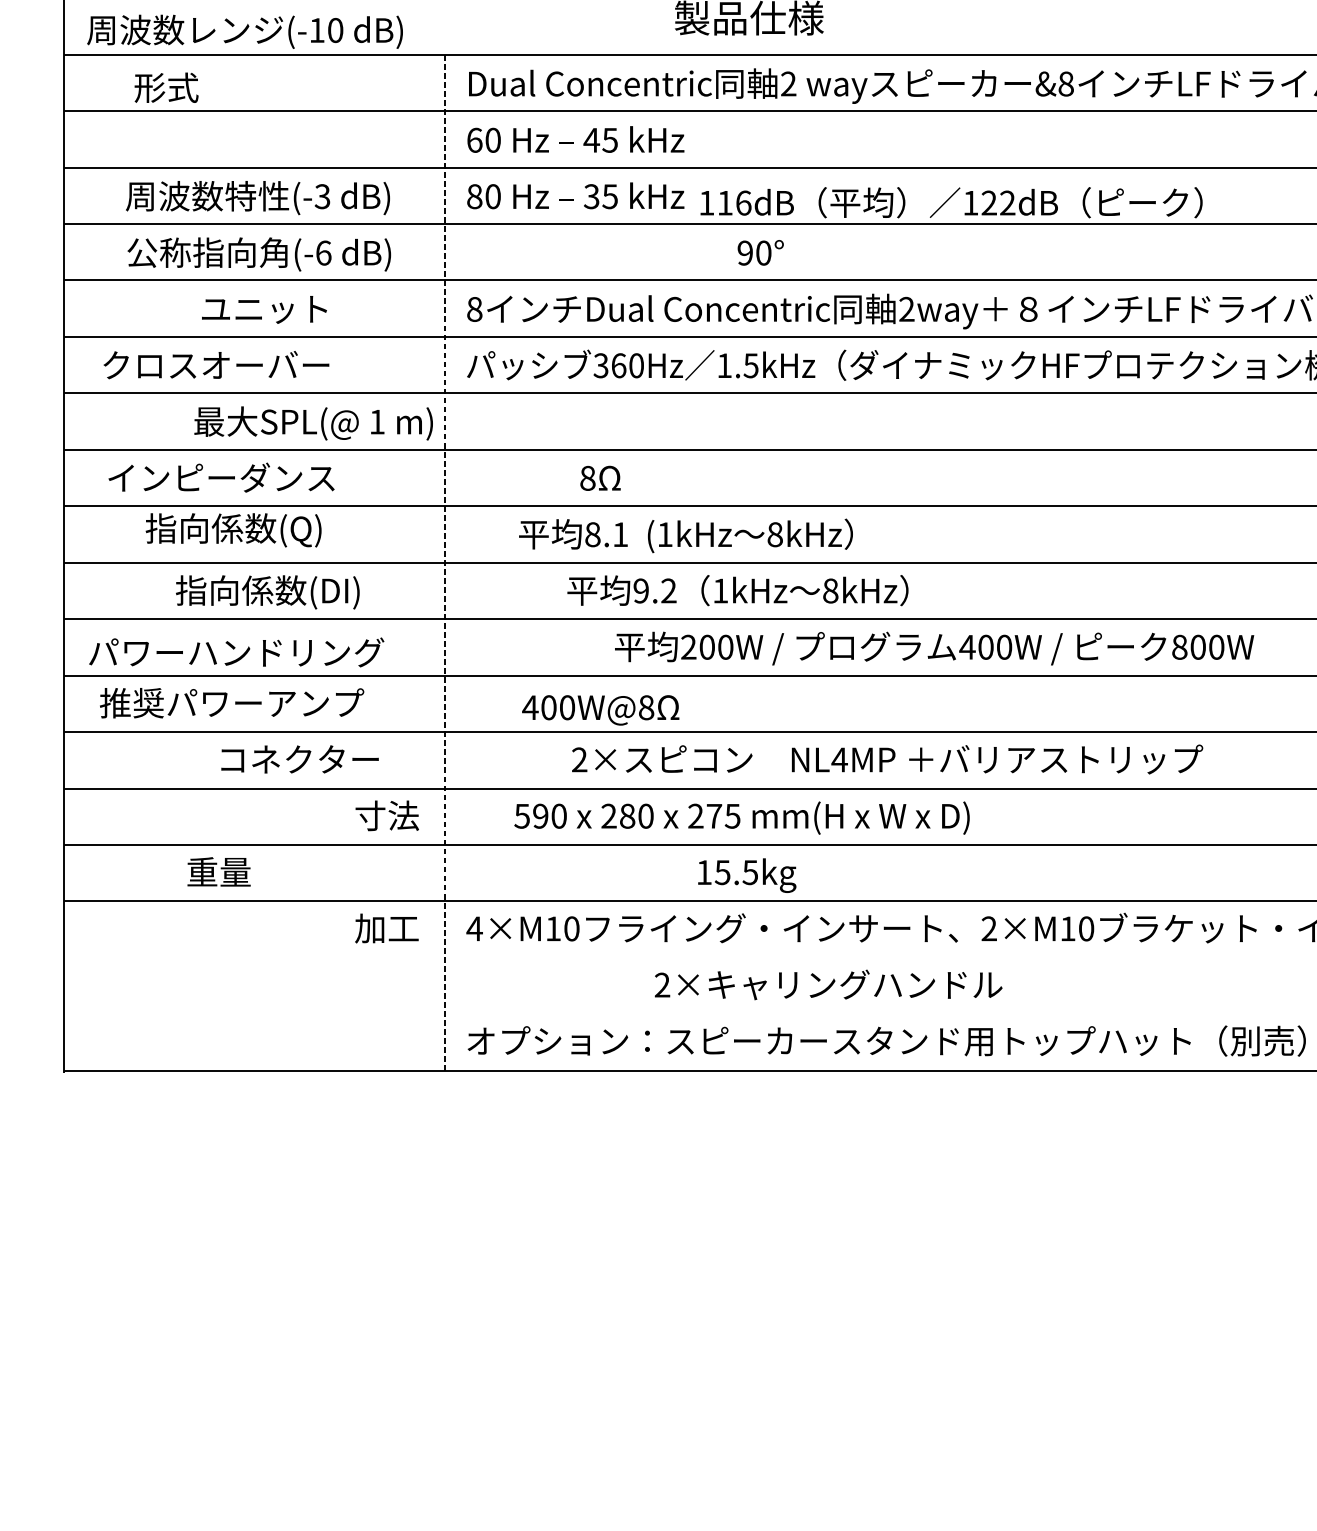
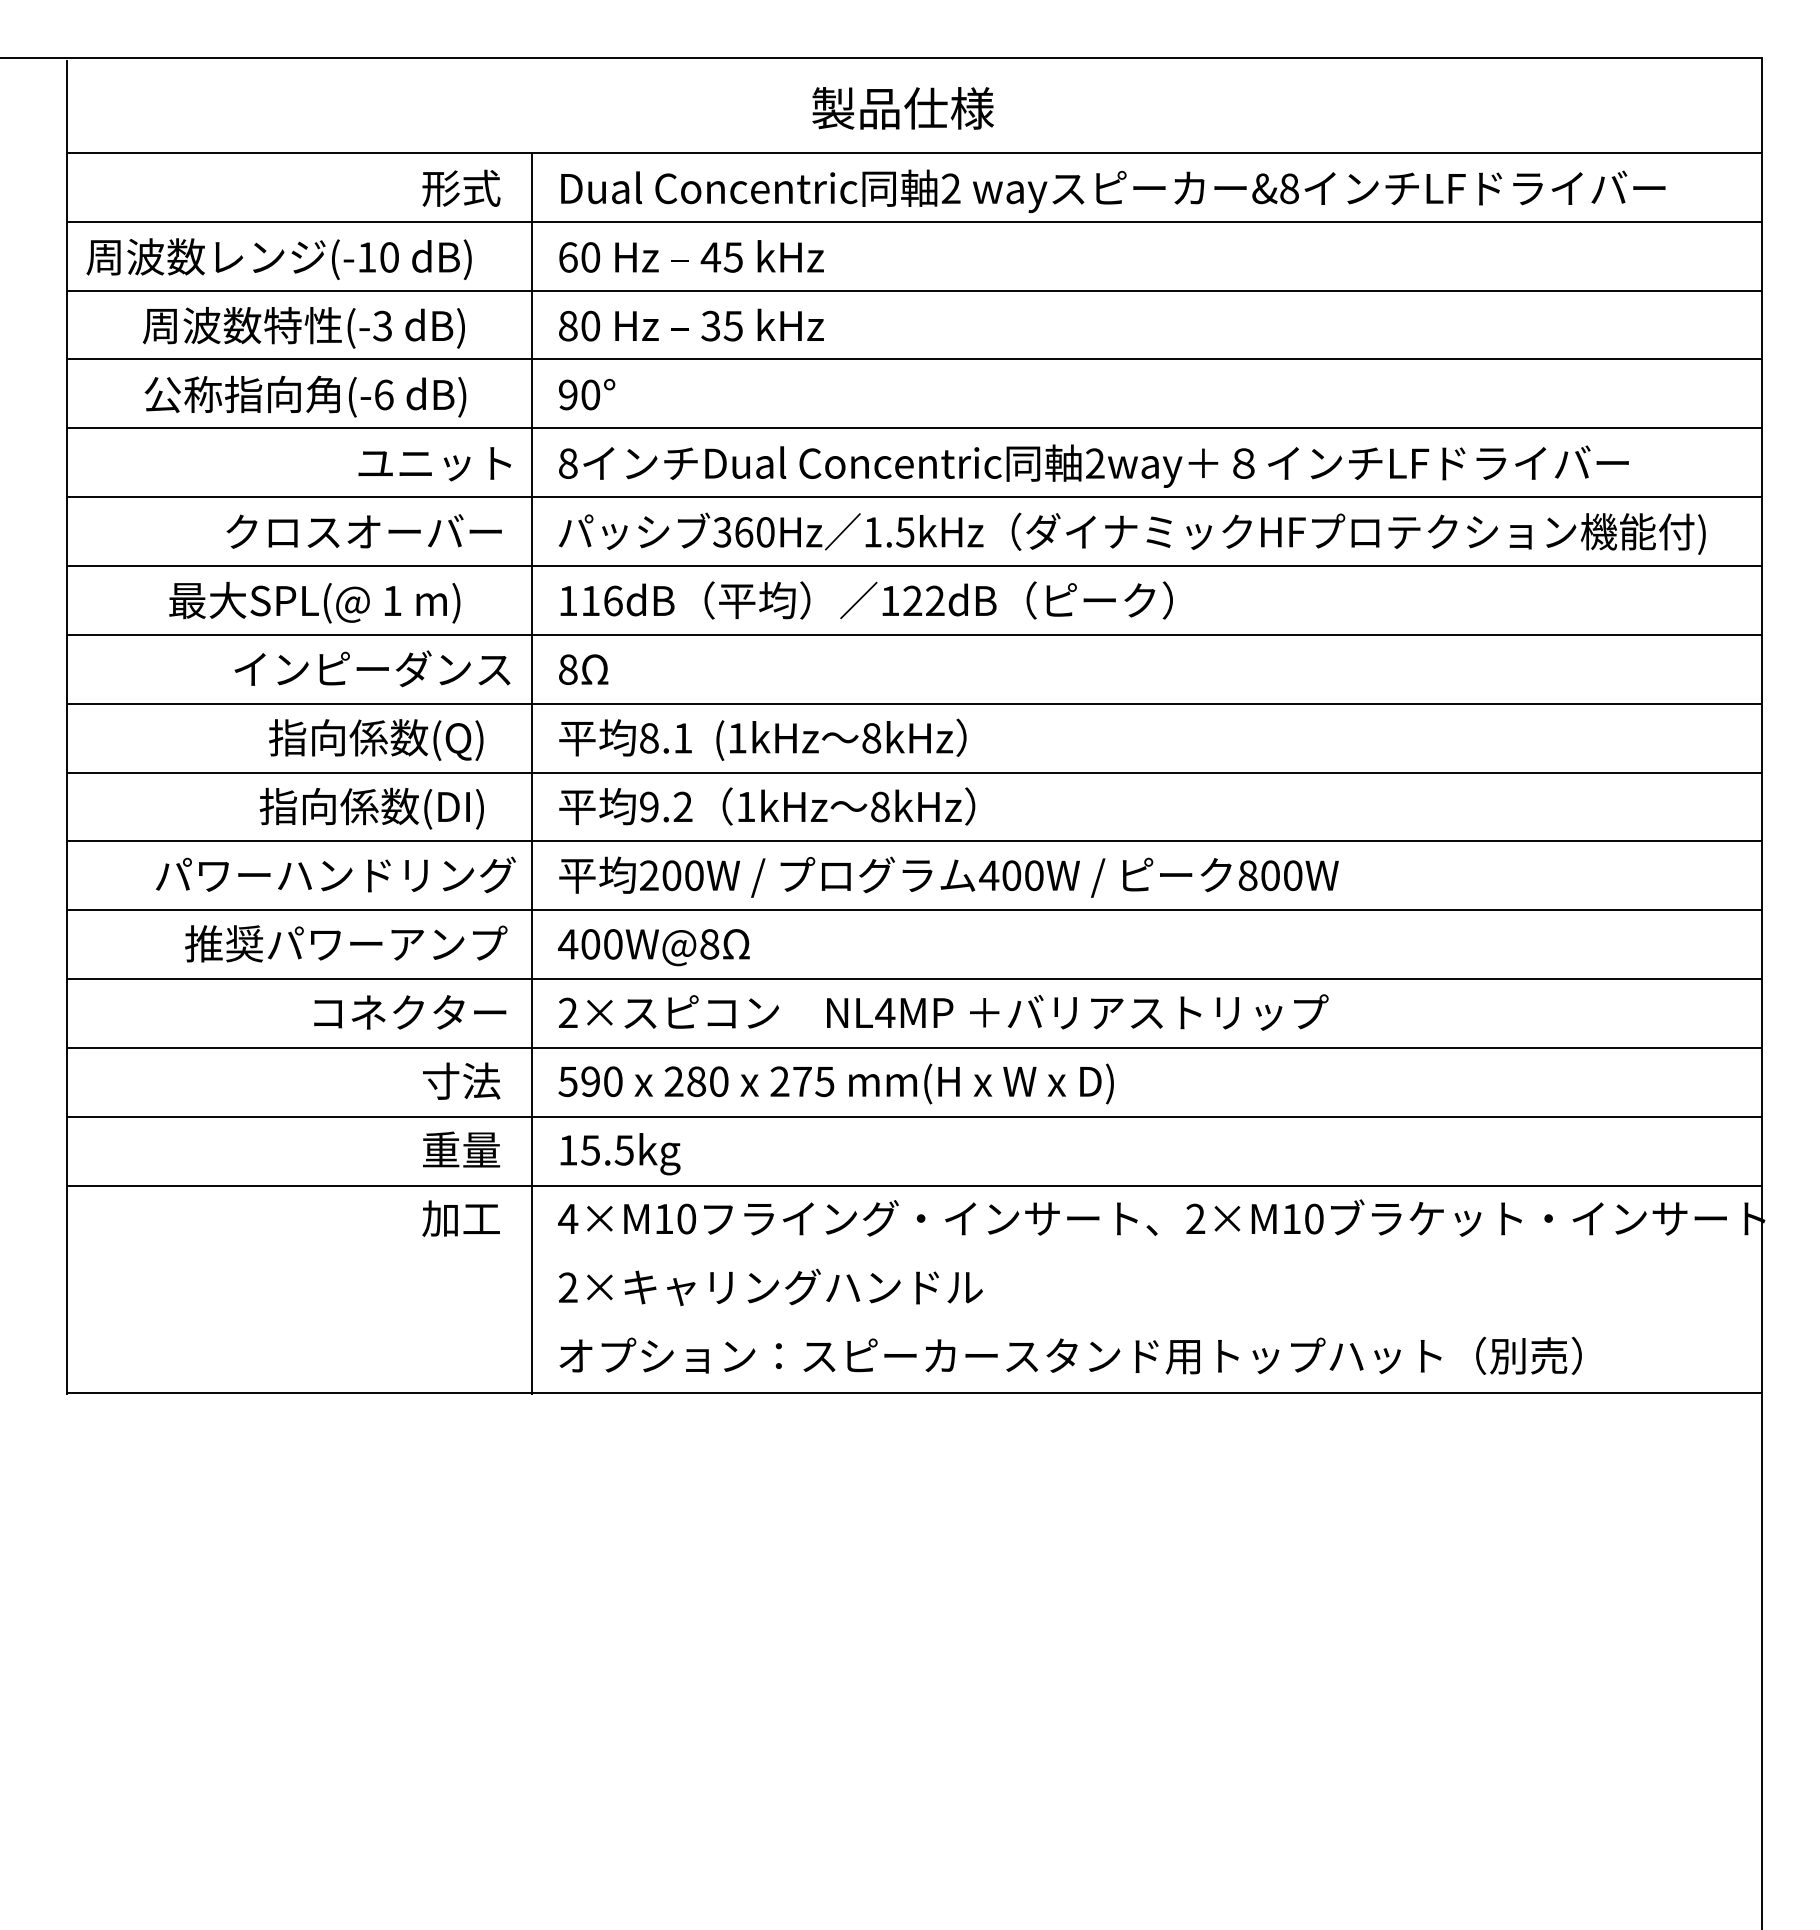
text: (244, 32) -> (278, 259), moved
text: (166, 87) -> (461, 187), moved
text: (951, 202) -> (866, 600), moved
text: (761, 252) -> (587, 394), moved
text: (264, 310) -> (434, 464), moved
text: (215, 365) -> (363, 531), moved
text: (313, 423) -> (314, 602), moved
text: (221, 477) -> (372, 668), moved
text: (600, 478) -> (583, 669), moved
text: (233, 529) -> (376, 739), moved
text: (685, 535) -> (762, 739), moved
line: (445, 563) -> (532, 773), dashed -> solid
text: (738, 590) -> (767, 806), moved
text: (267, 592) -> (371, 808), moved
text: (934, 647) -> (948, 876), moved
text: (236, 652) -> (335, 874), moved
text: (232, 702) -> (346, 943), moved
text: (600, 710) -> (653, 947), moved
text: (300, 759) -> (410, 1012), moved
text: (887, 759) -> (943, 1012), moved
text: (741, 817) -> (835, 1083), moved
text: (219, 871) -> (461, 1149), moved
text: (747, 875) -> (620, 1154), moved
text: (828, 984) -> (770, 1286), moved

